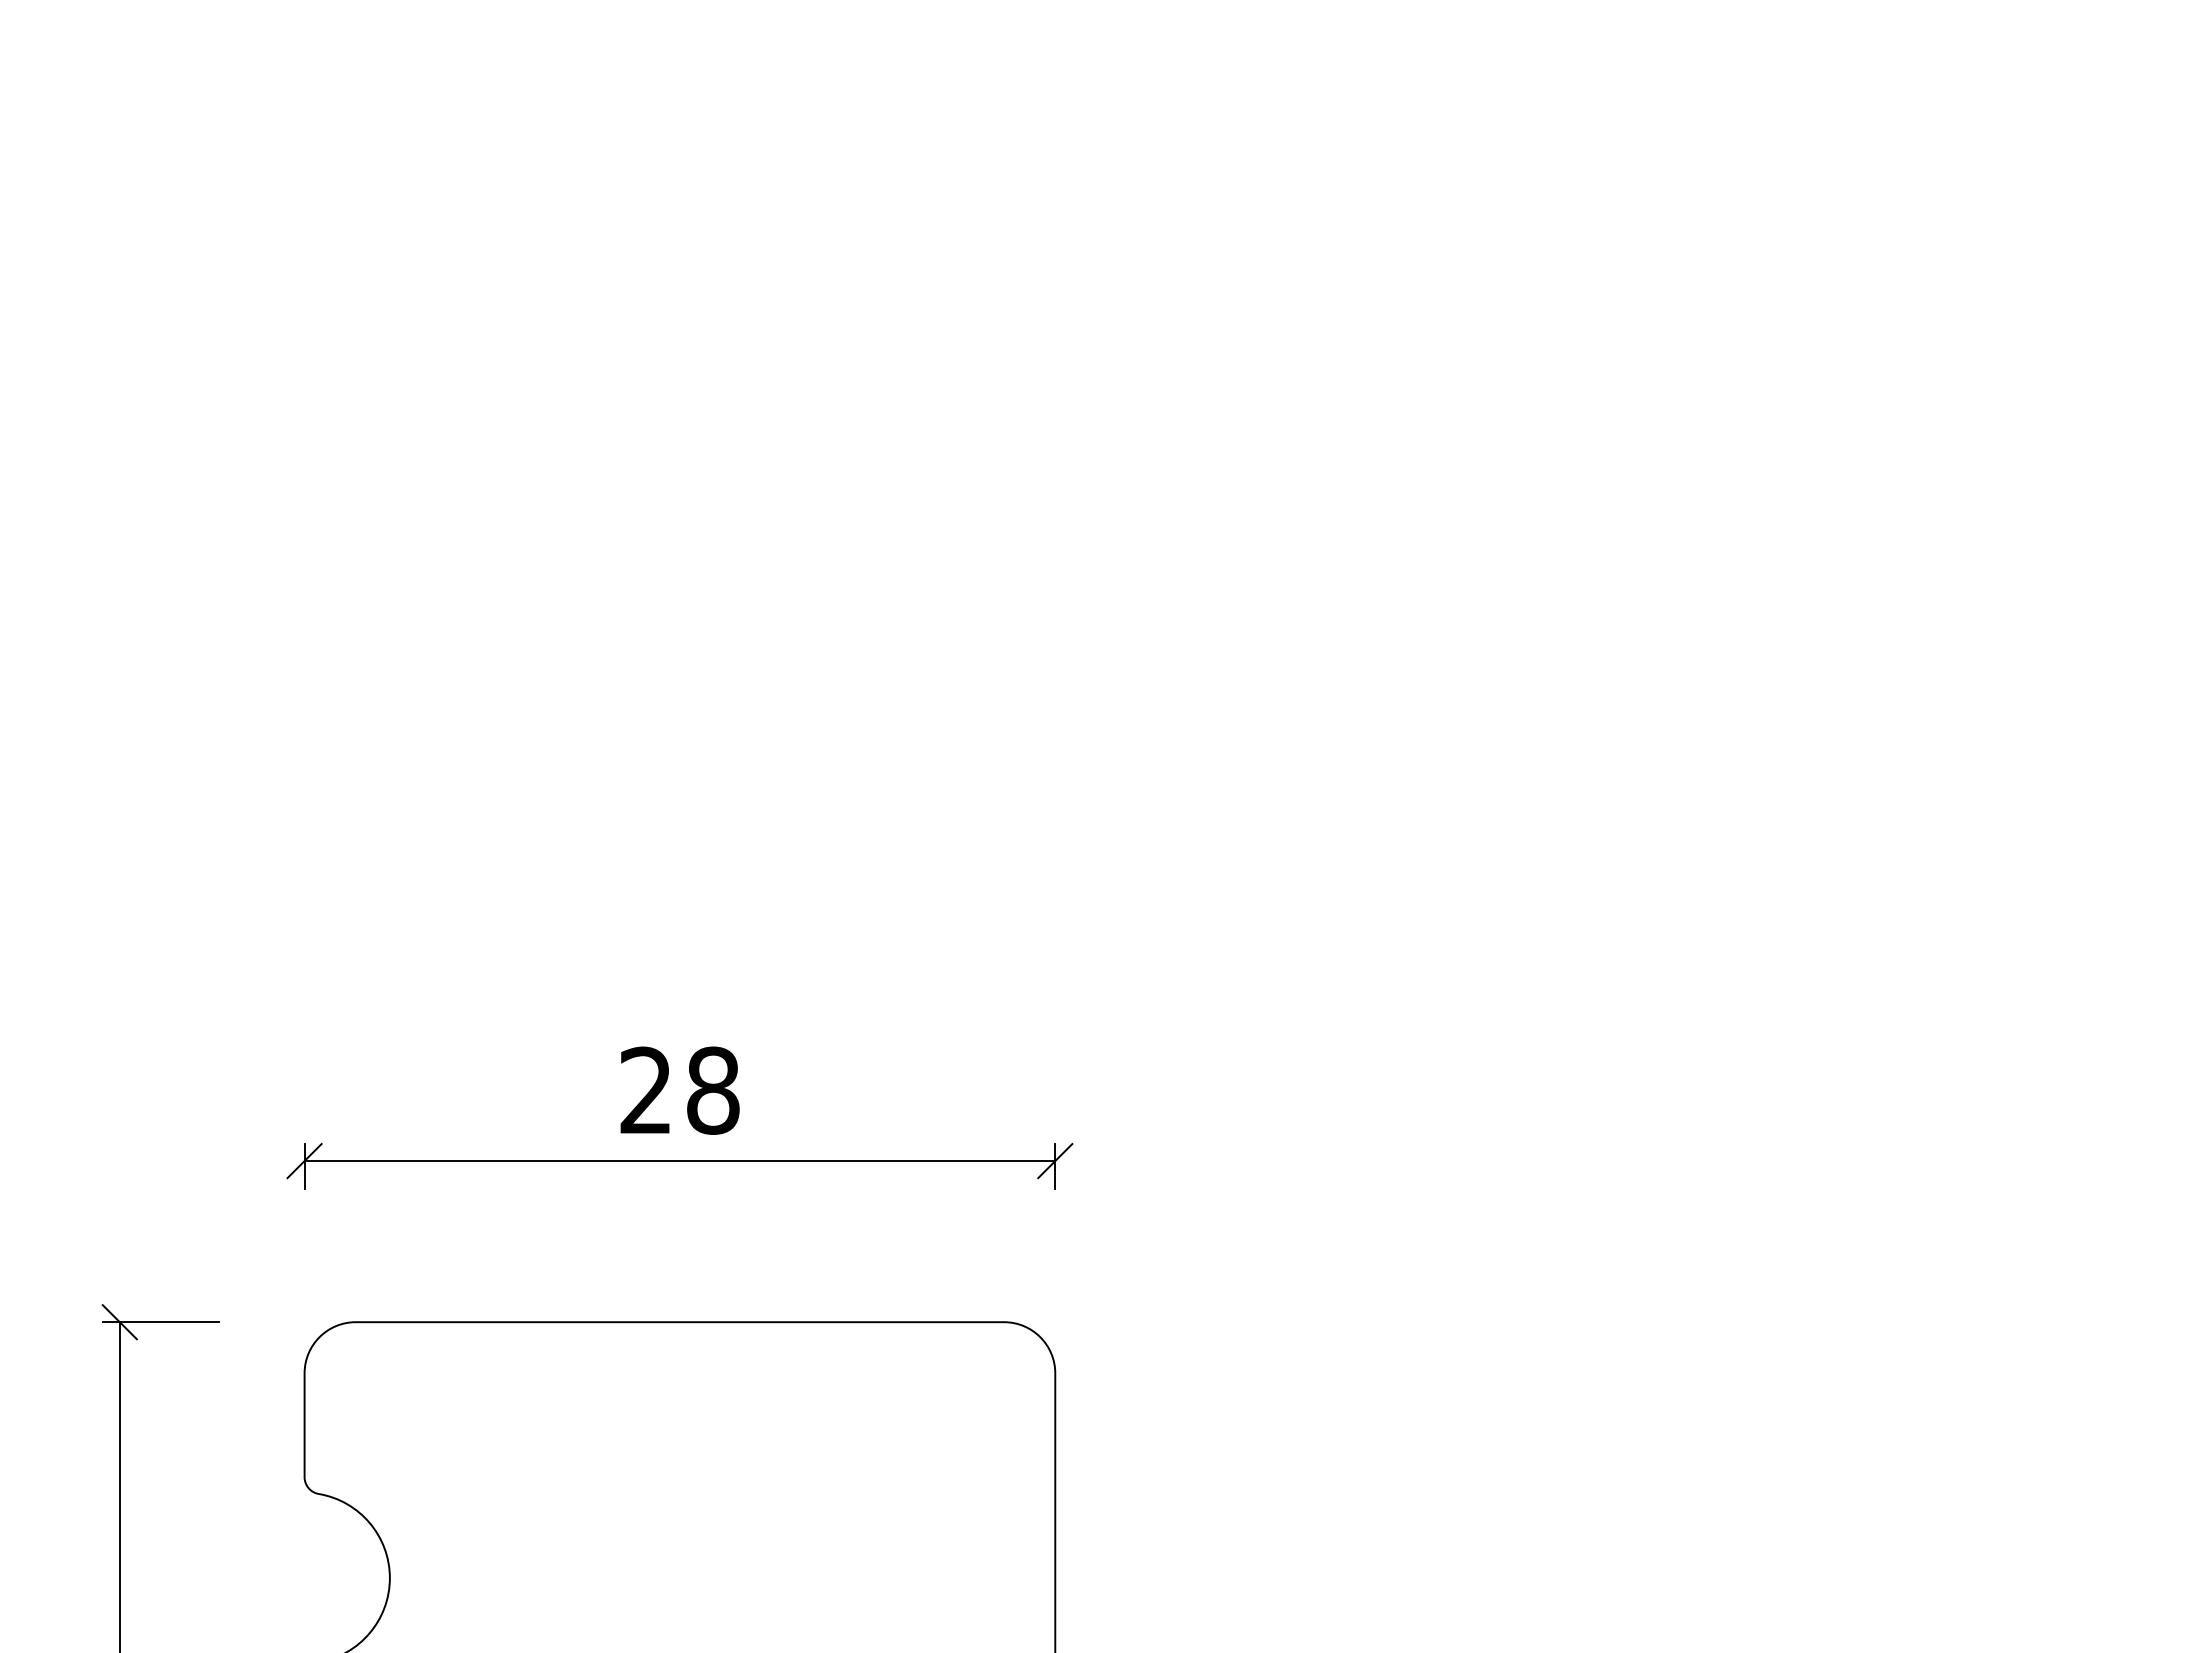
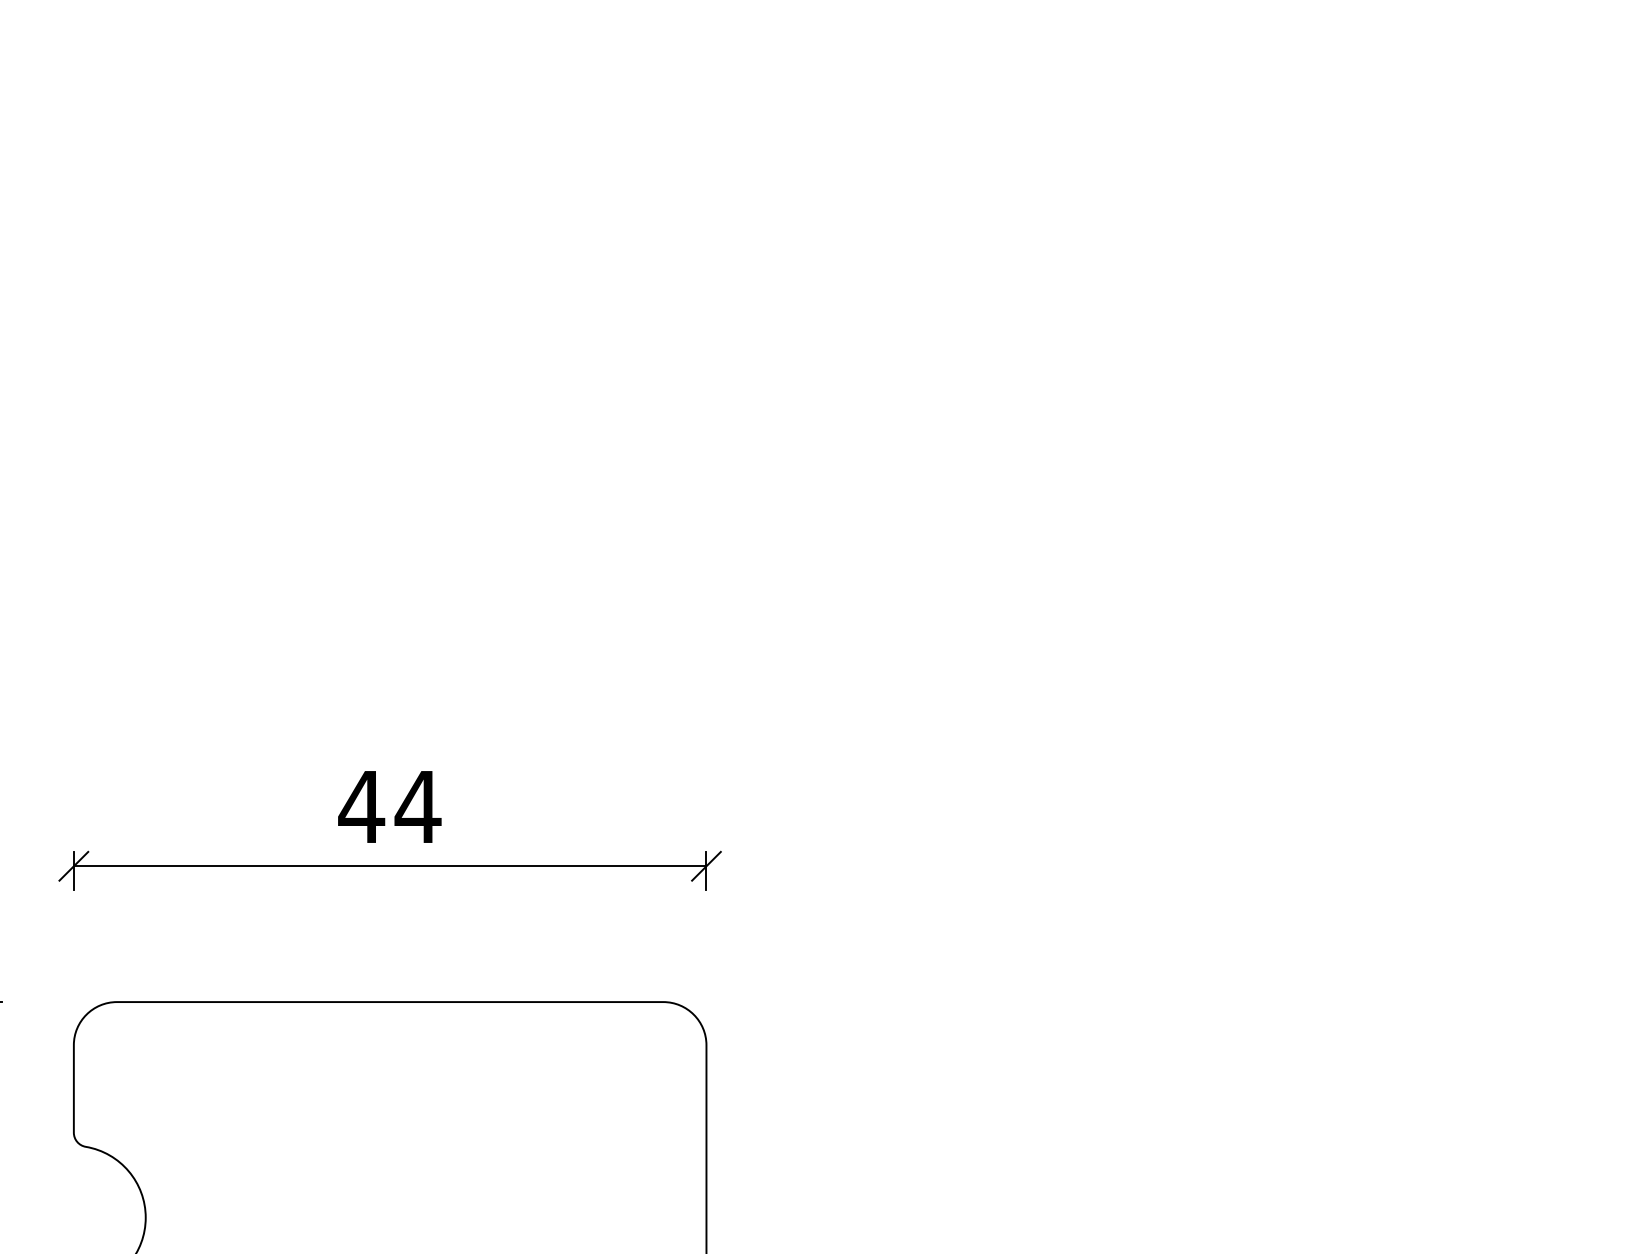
text: (679, 1090) -> (389, 806), 28 -> 44

